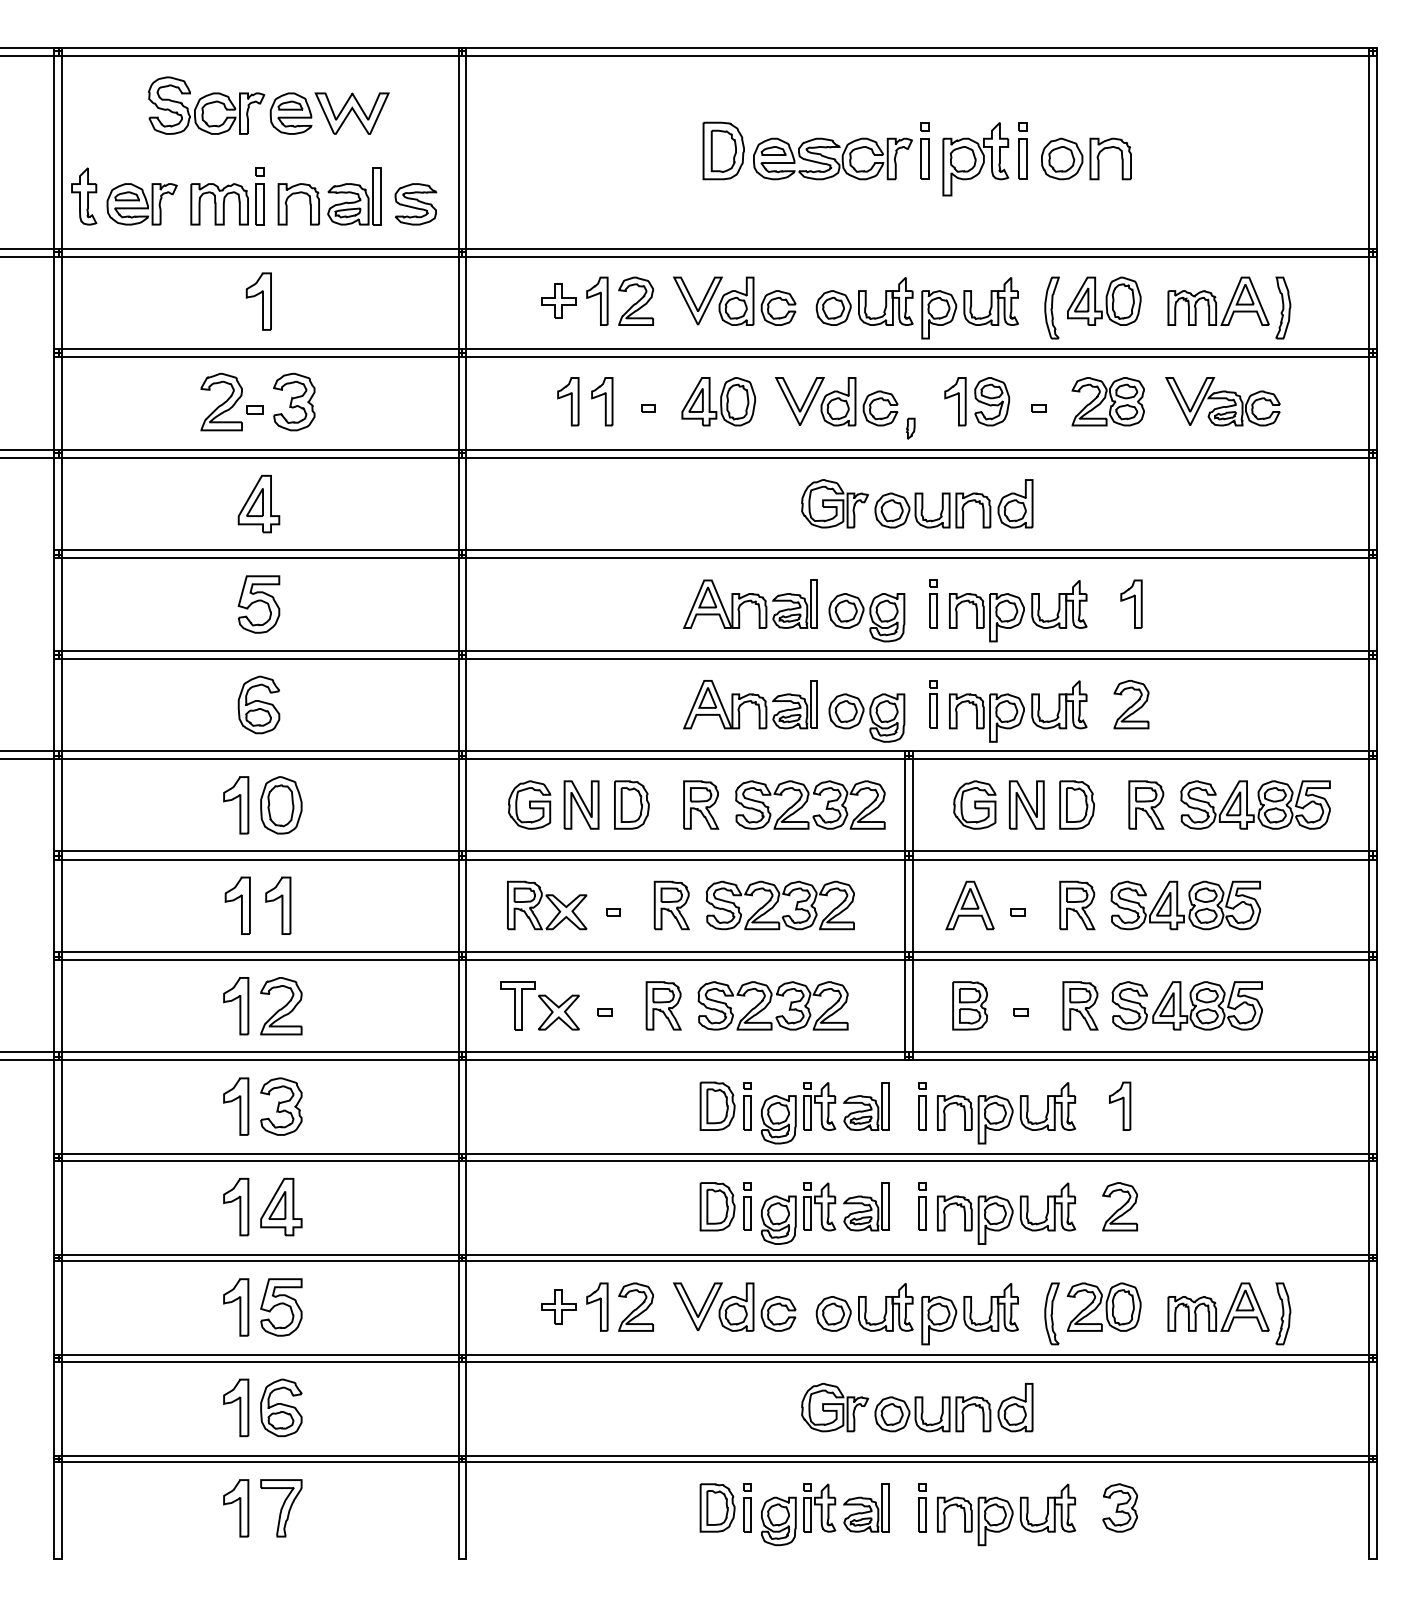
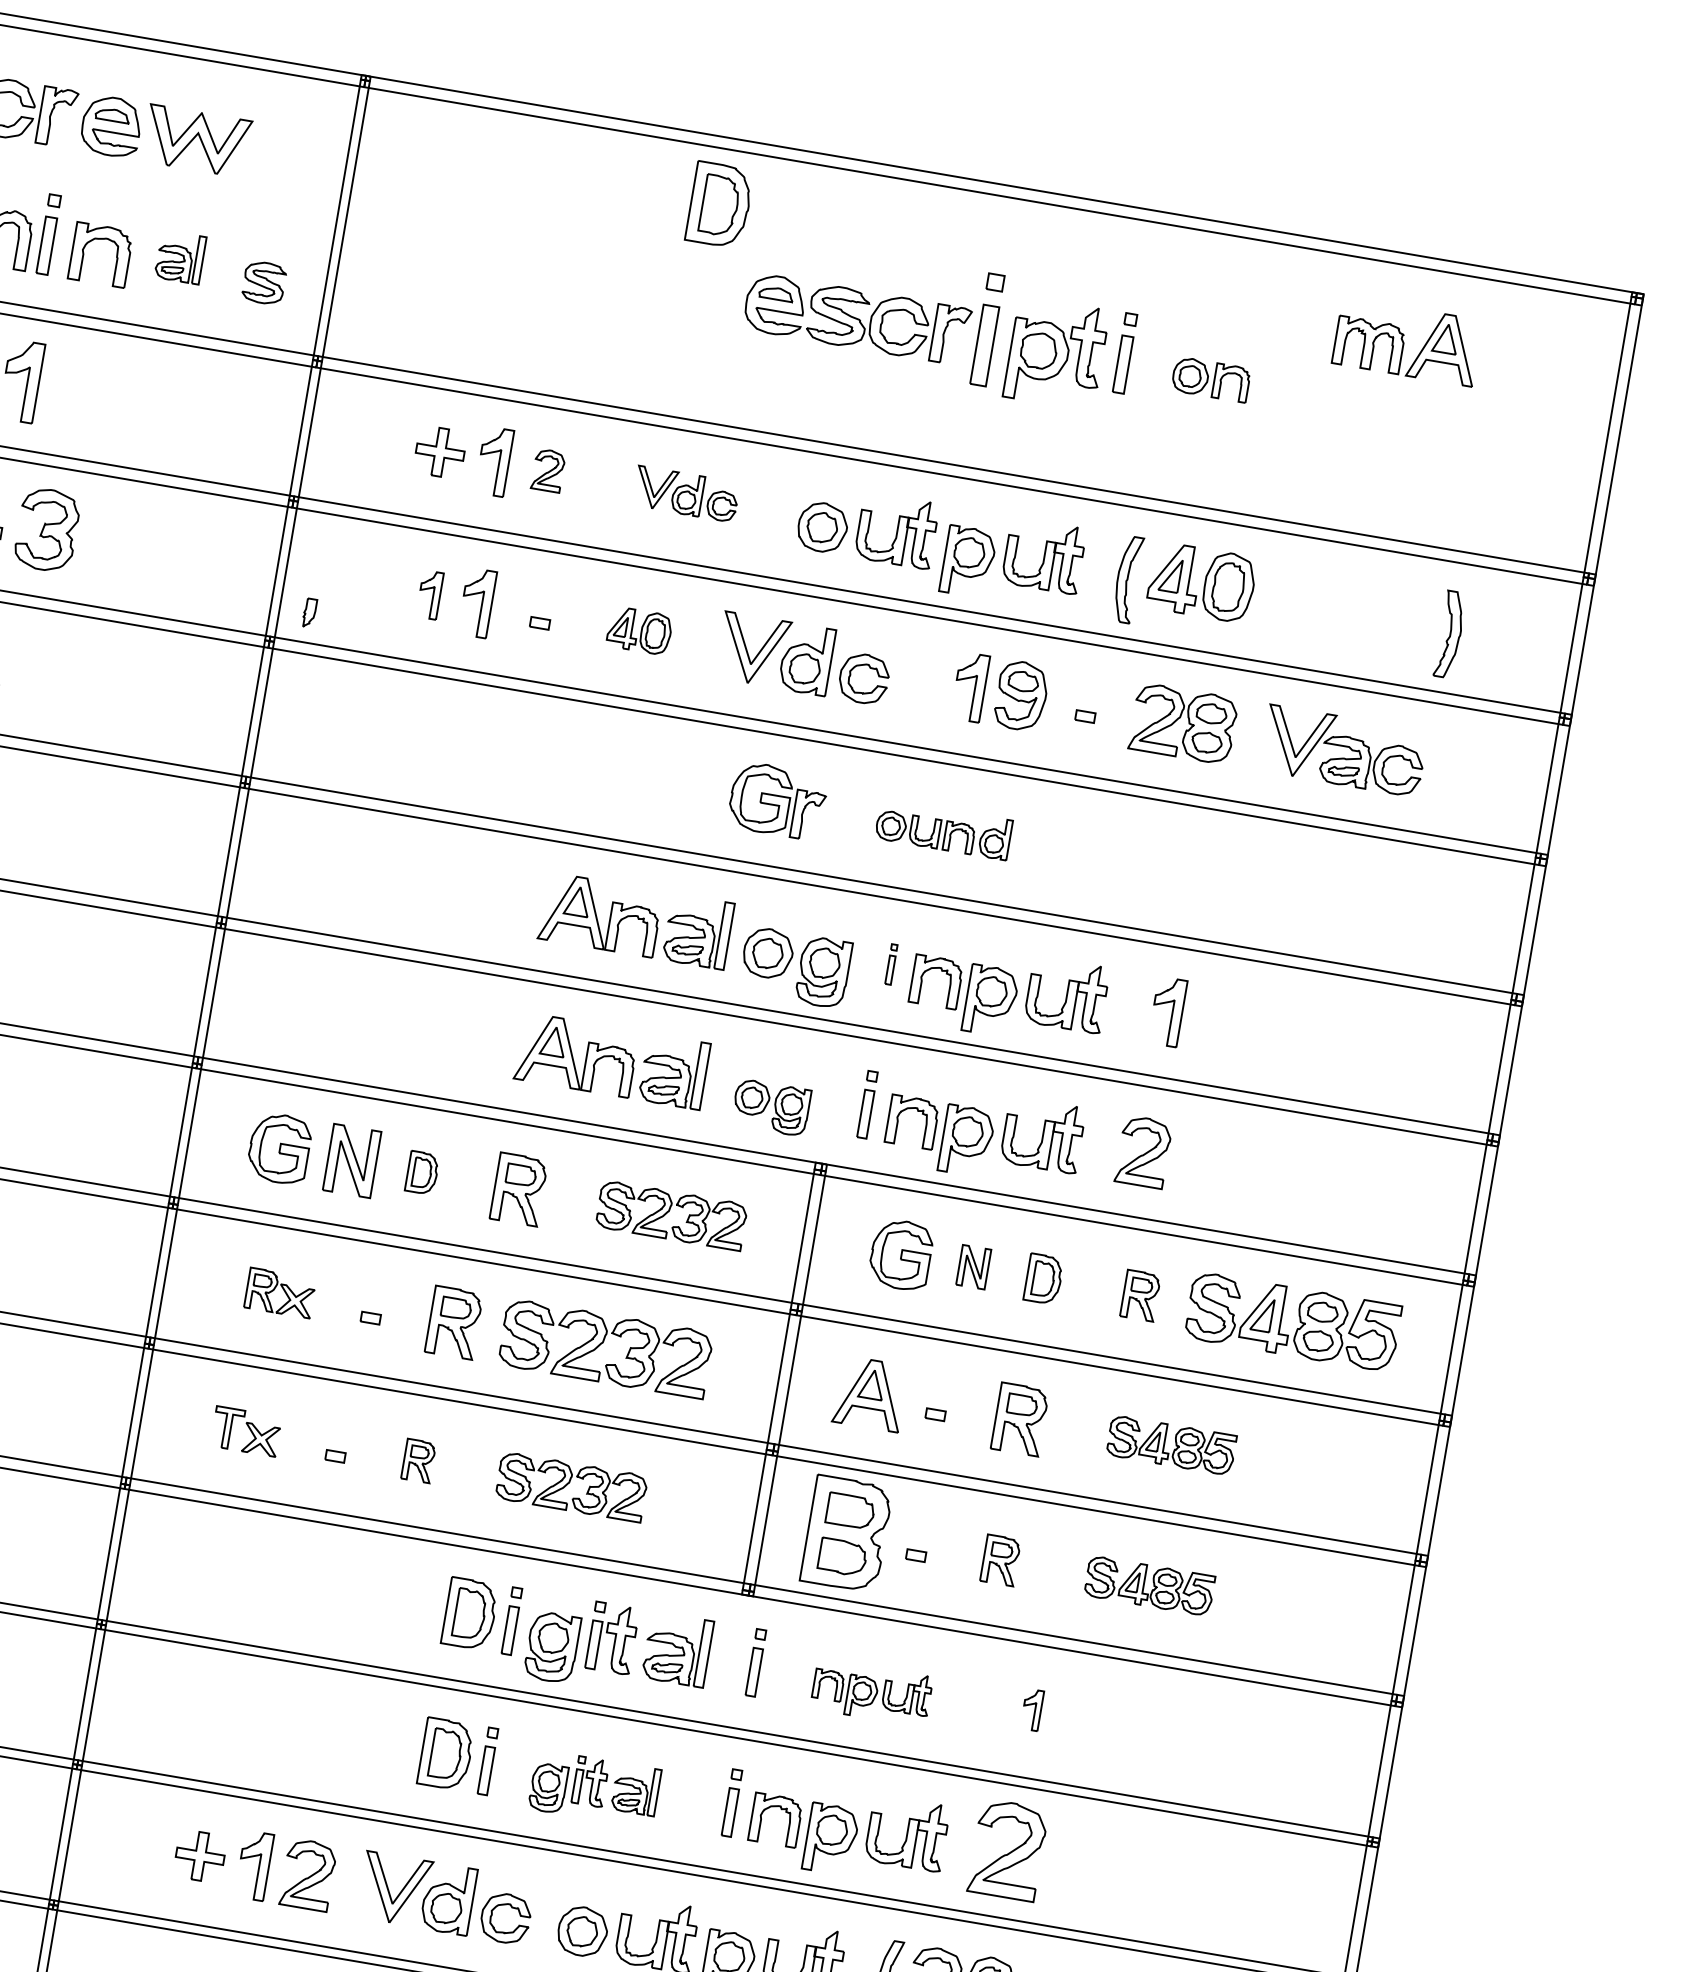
part: (723, 150) -> (719, 204), moved
part: (924, 150) -> (987, 329), size x1.4
part: (1086, 158) -> (1211, 378), size x0.6
part: (354, 196) -> (180, 257), size x0.6
part: (415, 204) -> (263, 283), size x0.7
part: (635, 300) -> (547, 469), size x0.6
part: (734, 300) -> (685, 493), size x0.6
part: (1218, 300) -> (1407, 340), moved
part: (568, 401) -> (430, 594), size x0.7
part: (718, 401) -> (639, 630), size x0.6
part: (910, 428) -> (309, 612), moved
part: (953, 503) -> (943, 828), size x0.6
part: (933, 603) -> (891, 963), size x0.6
part: (866, 717) -> (770, 1106), size x0.7
part: (631, 804) -> (421, 1172), size x0.6
part: (810, 804) -> (671, 1214), size x0.7
part: (1026, 804) -> (973, 1266), size x0.6
part: (1076, 804) -> (1043, 1278), size x0.7
part: (1146, 804) -> (1140, 1295), size x0.7
part: (547, 905) -> (280, 1293), size x0.6
part: (1185, 905) -> (1171, 1445), size x0.6
part: (539, 1005) -> (245, 1430), size x0.6
part: (663, 1005) -> (418, 1460), size x0.6
part: (772, 1005) -> (570, 1486), size x0.7
part: (969, 1005) -> (845, 1533), size x1.6
part: (1080, 1005) -> (1000, 1559), size x0.7
part: (1186, 1005) -> (1148, 1585), size x0.6
part: (1120, 1105) -> (1032, 1709), size x0.6
part: (1006, 1113) -> (871, 1692), size x0.6
part: (1119, 1206) -> (1007, 1849), size x1.4
part: (825, 1213) -> (595, 1789), size x0.7

